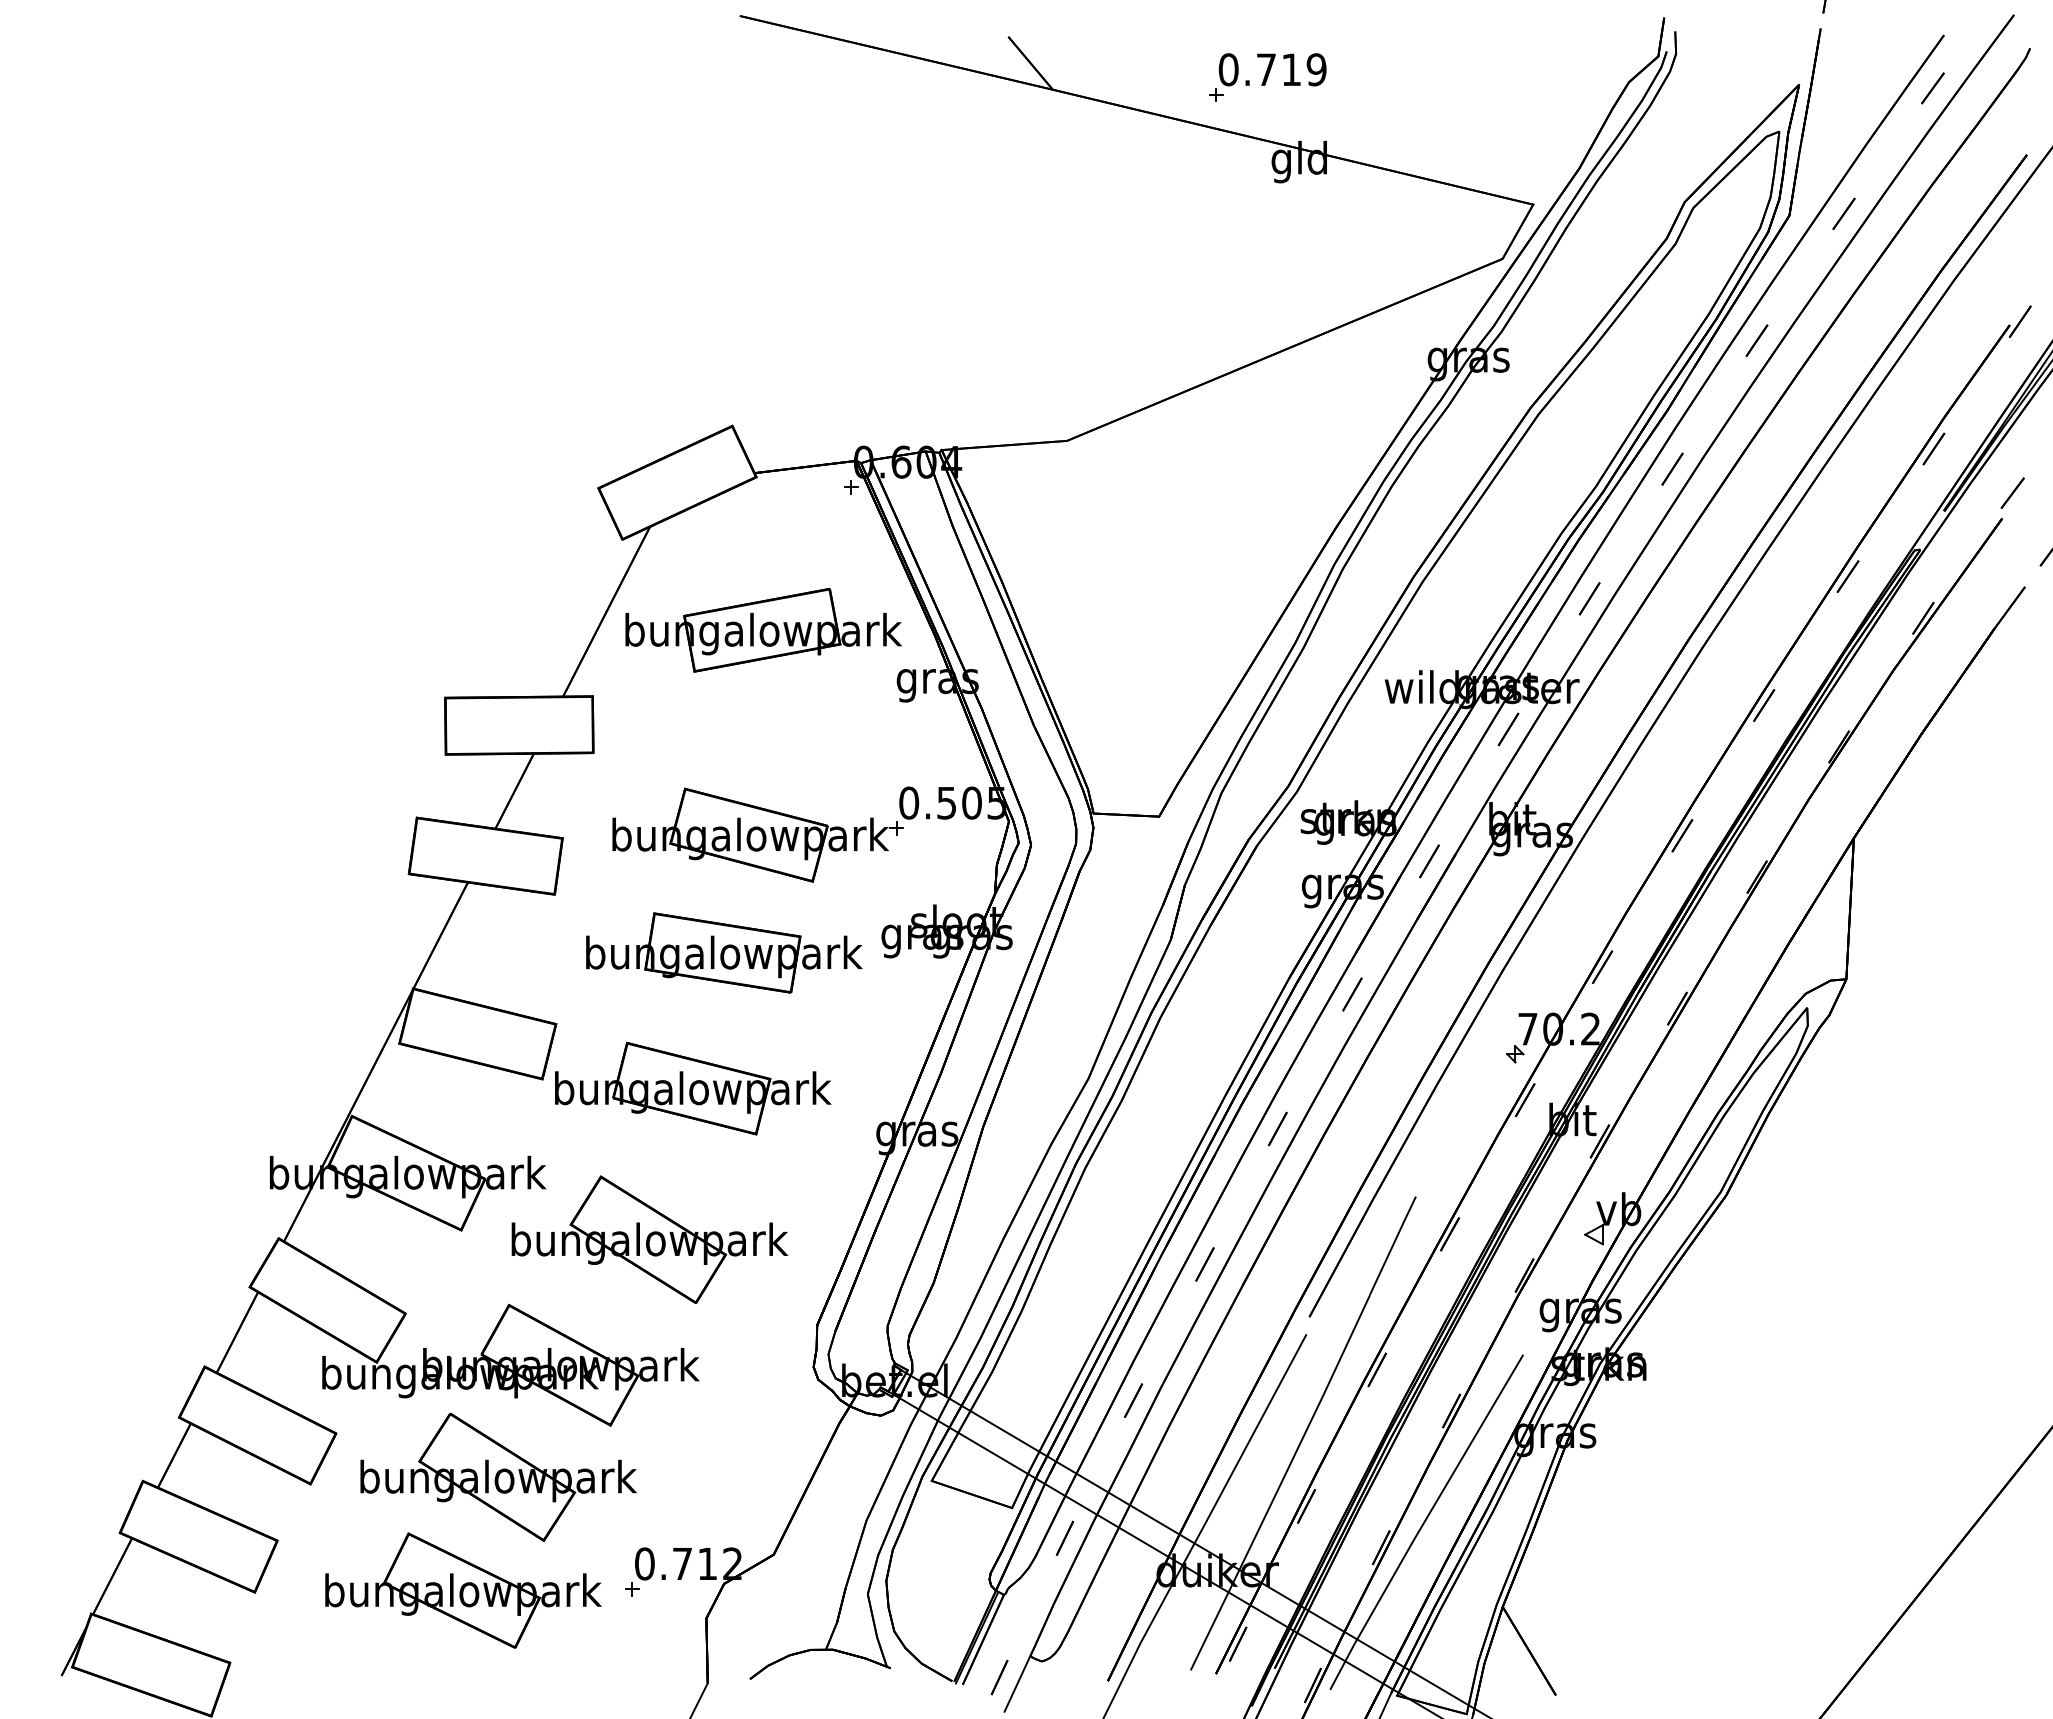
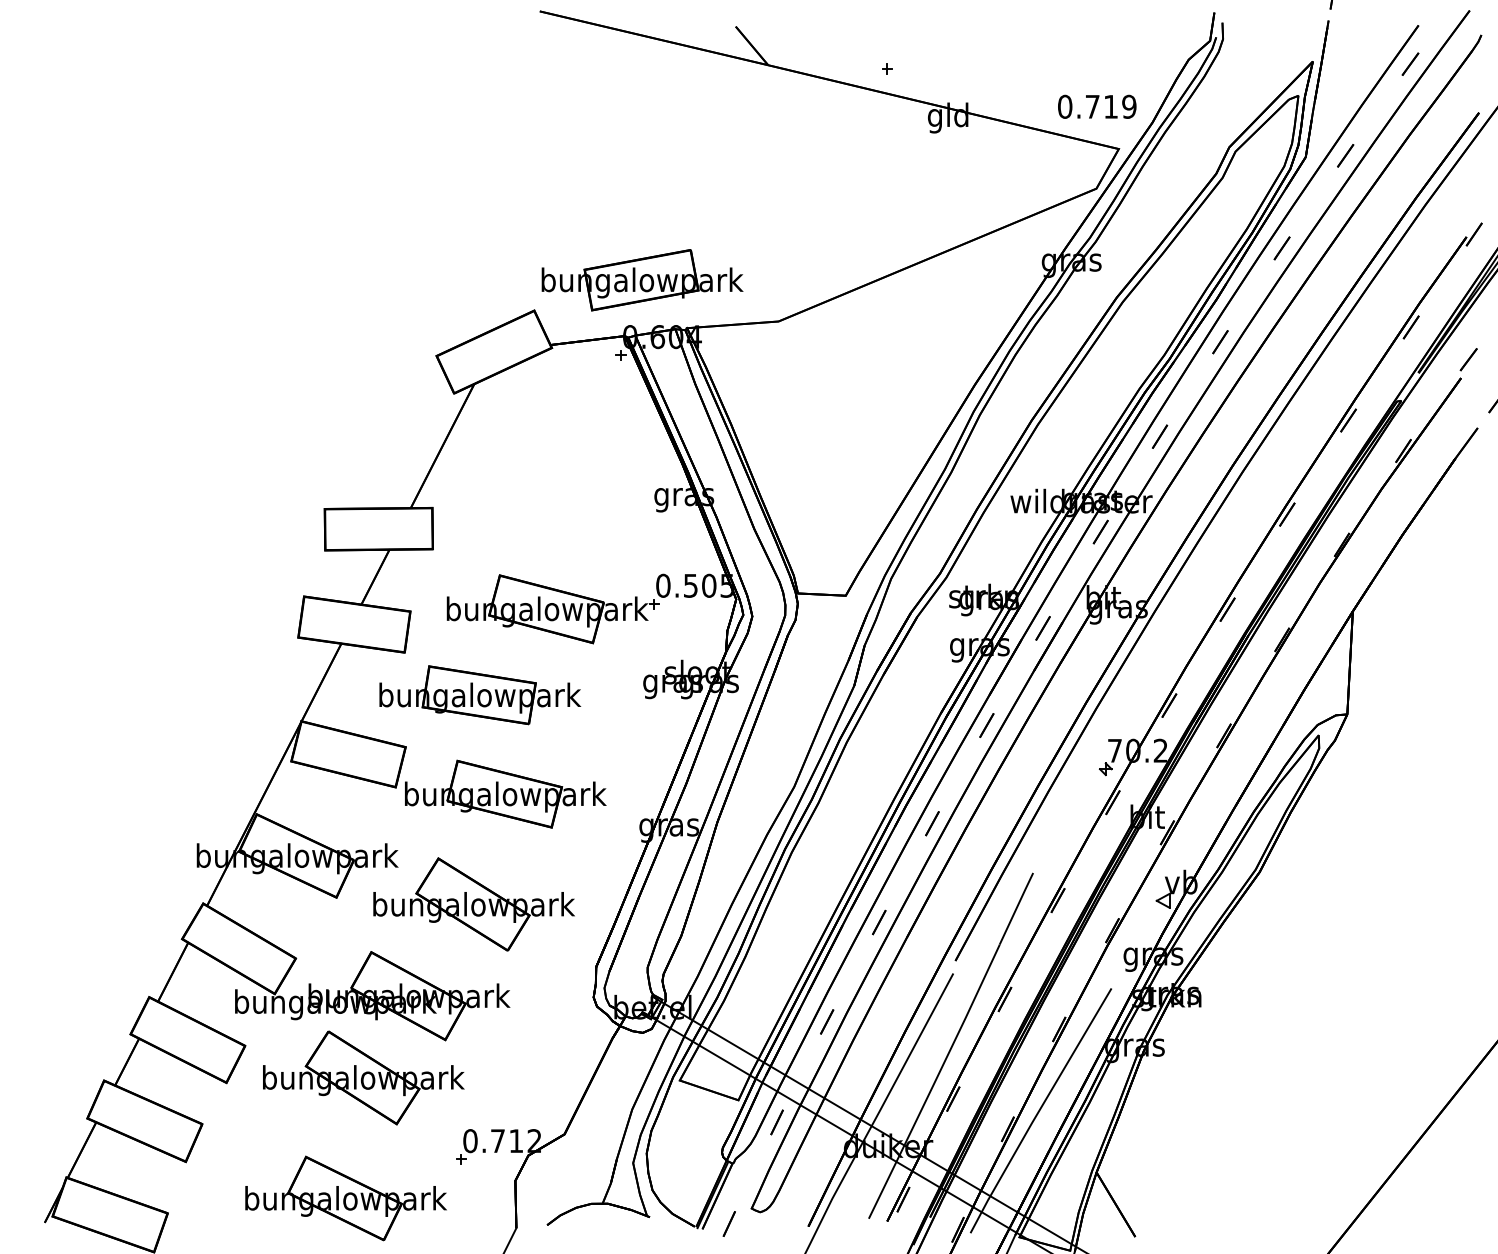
text: (1272, 69) -> (1097, 106), moved
part: (763, 630) -> (642, 280), moved
part: (724, 952) -> (480, 694), moved
part: (463, 1590) -> (346, 1198), moved
line: (1016, 1684) -> (741, 1229), removed

